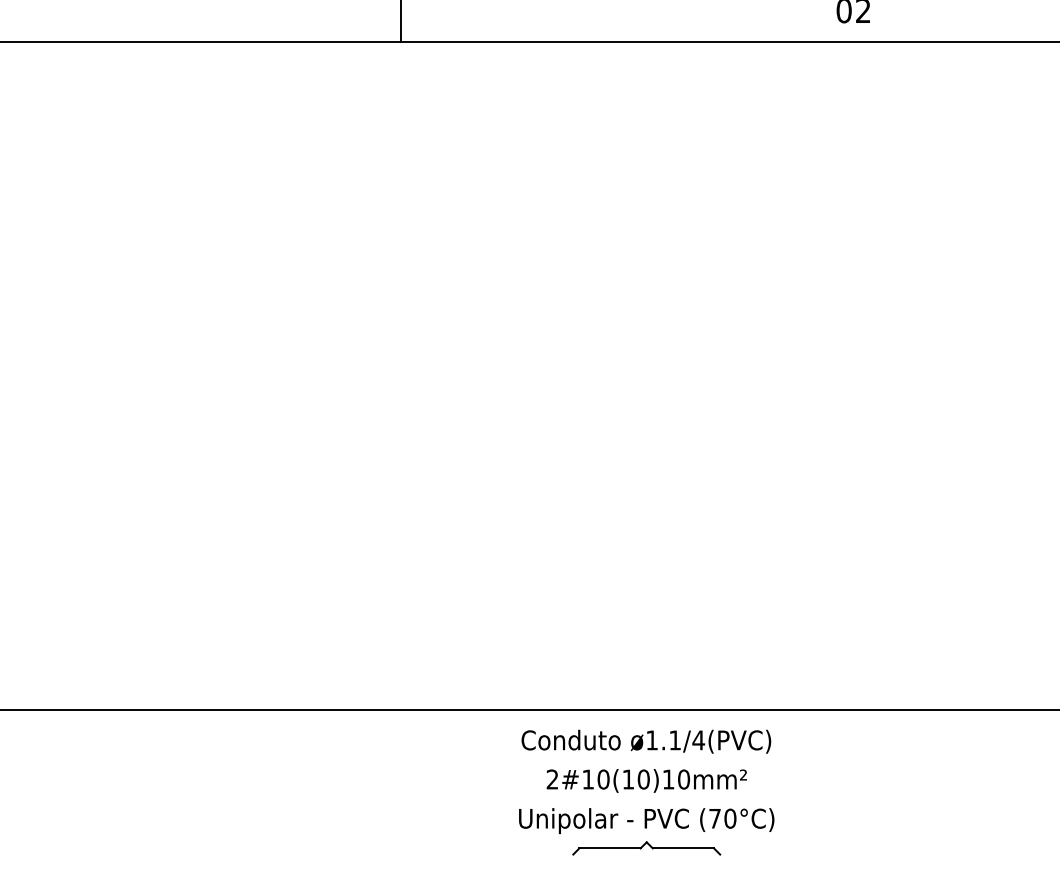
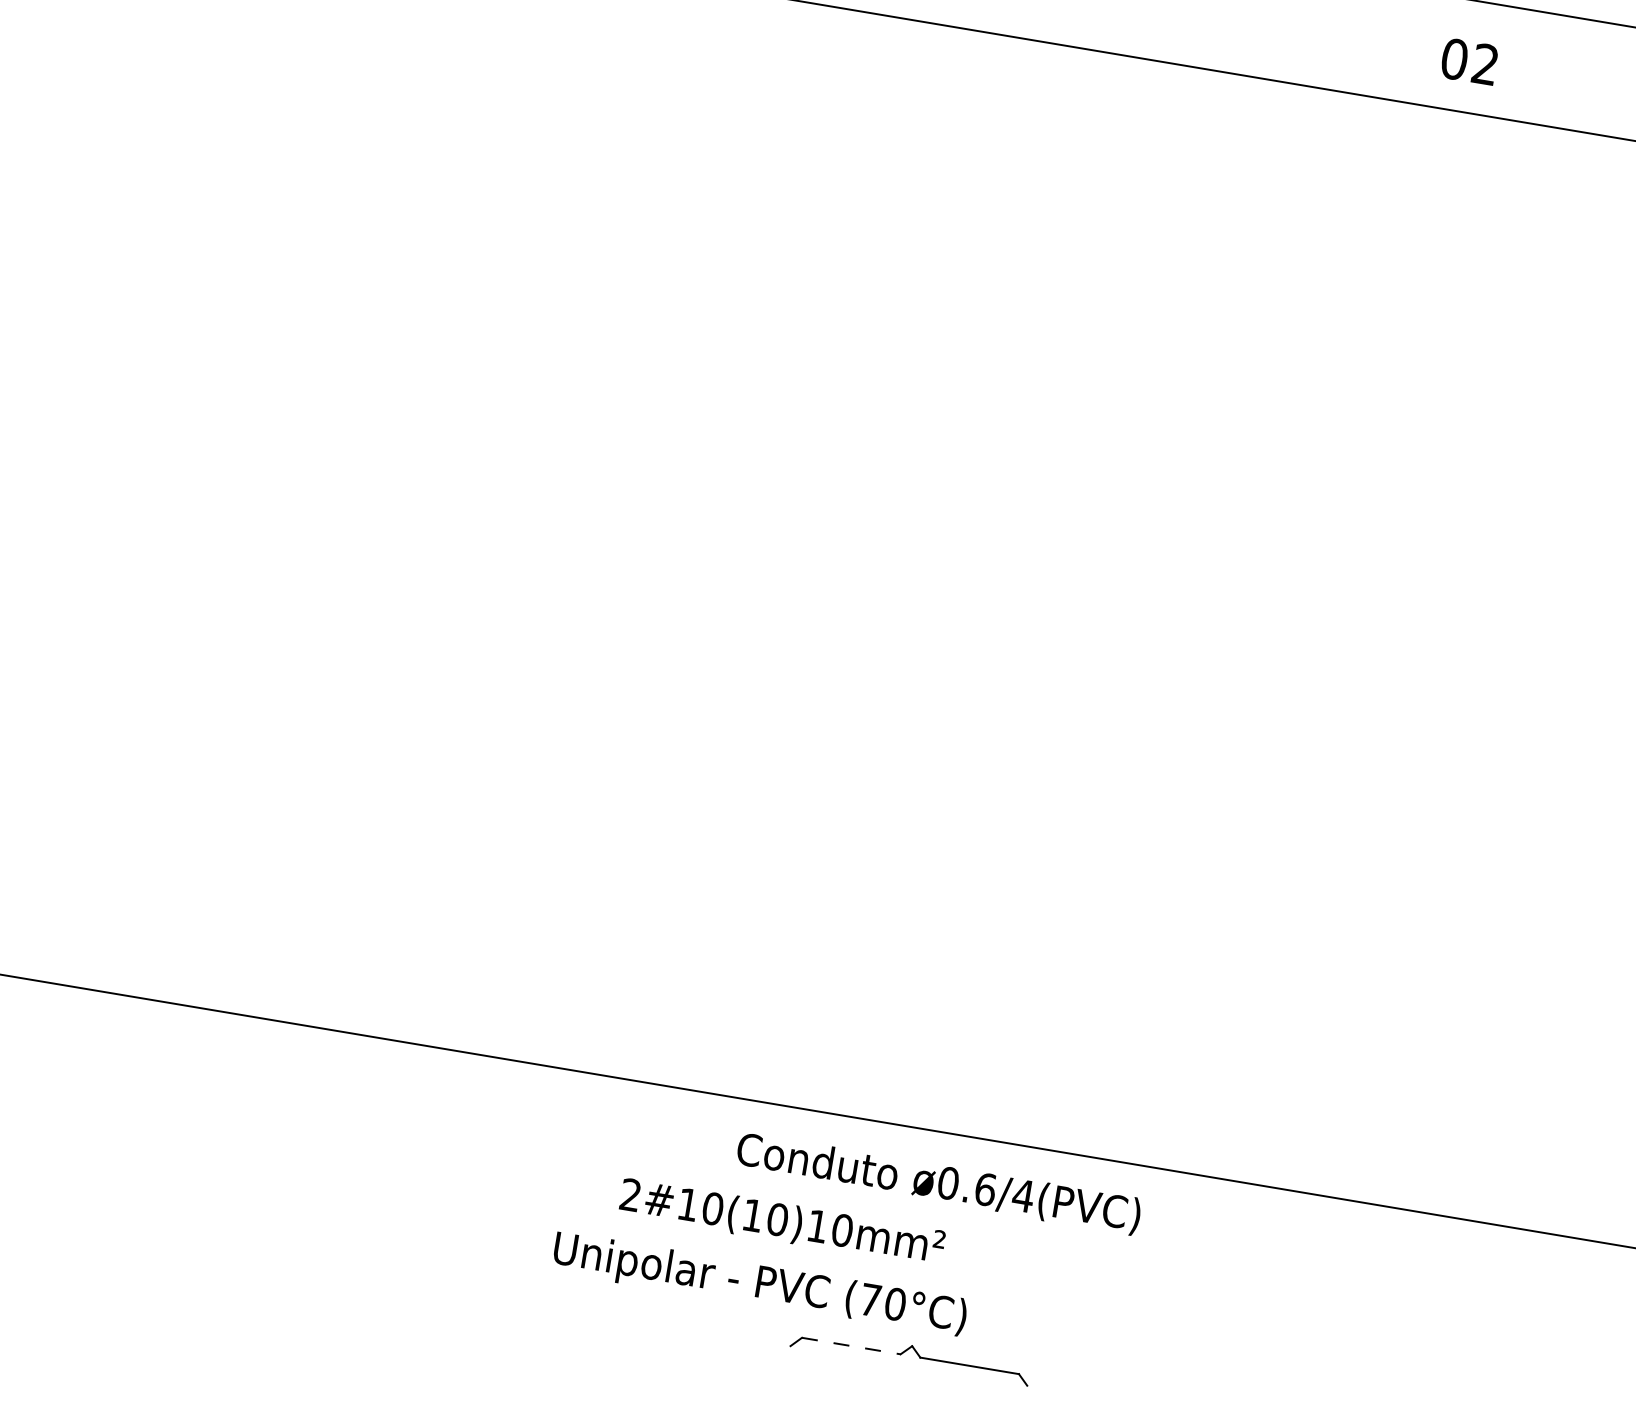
text: (663, 740) -> (966, 1186), ø1.1/4(PVC) -> ø0.6/4(PVC)
text: (646, 780) -> (781, 1221), moved
text: (646, 820) -> (759, 1284), moved
line: (609, 848) -> (850, 1346), solid -> dashed

